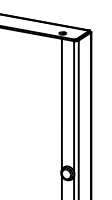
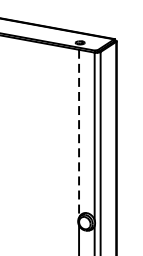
line: (61, 104) -> (78, 133), solid -> dashed

